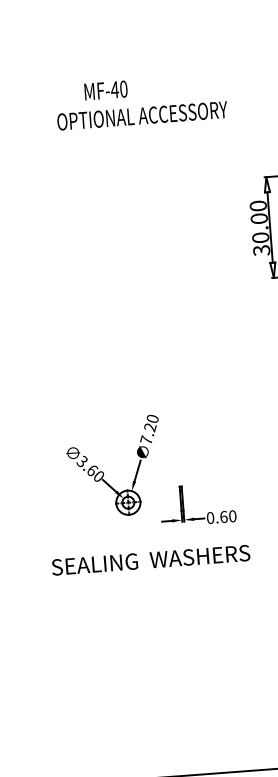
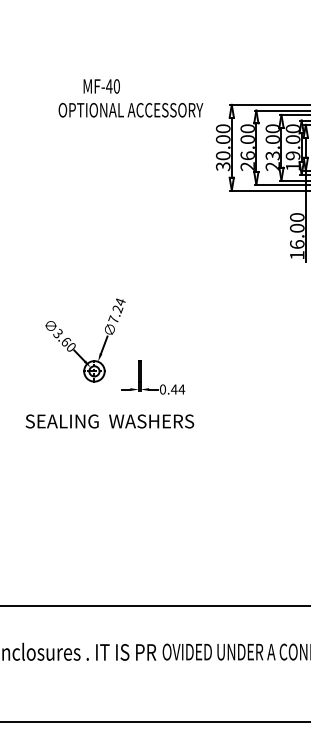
text: (140, 102) -> (130, 98), moved
text: (152, 418) -> (120, 301), 7.20 -> 7.24
text: (227, 516) -> (177, 389), 0.60 -> 0.44

